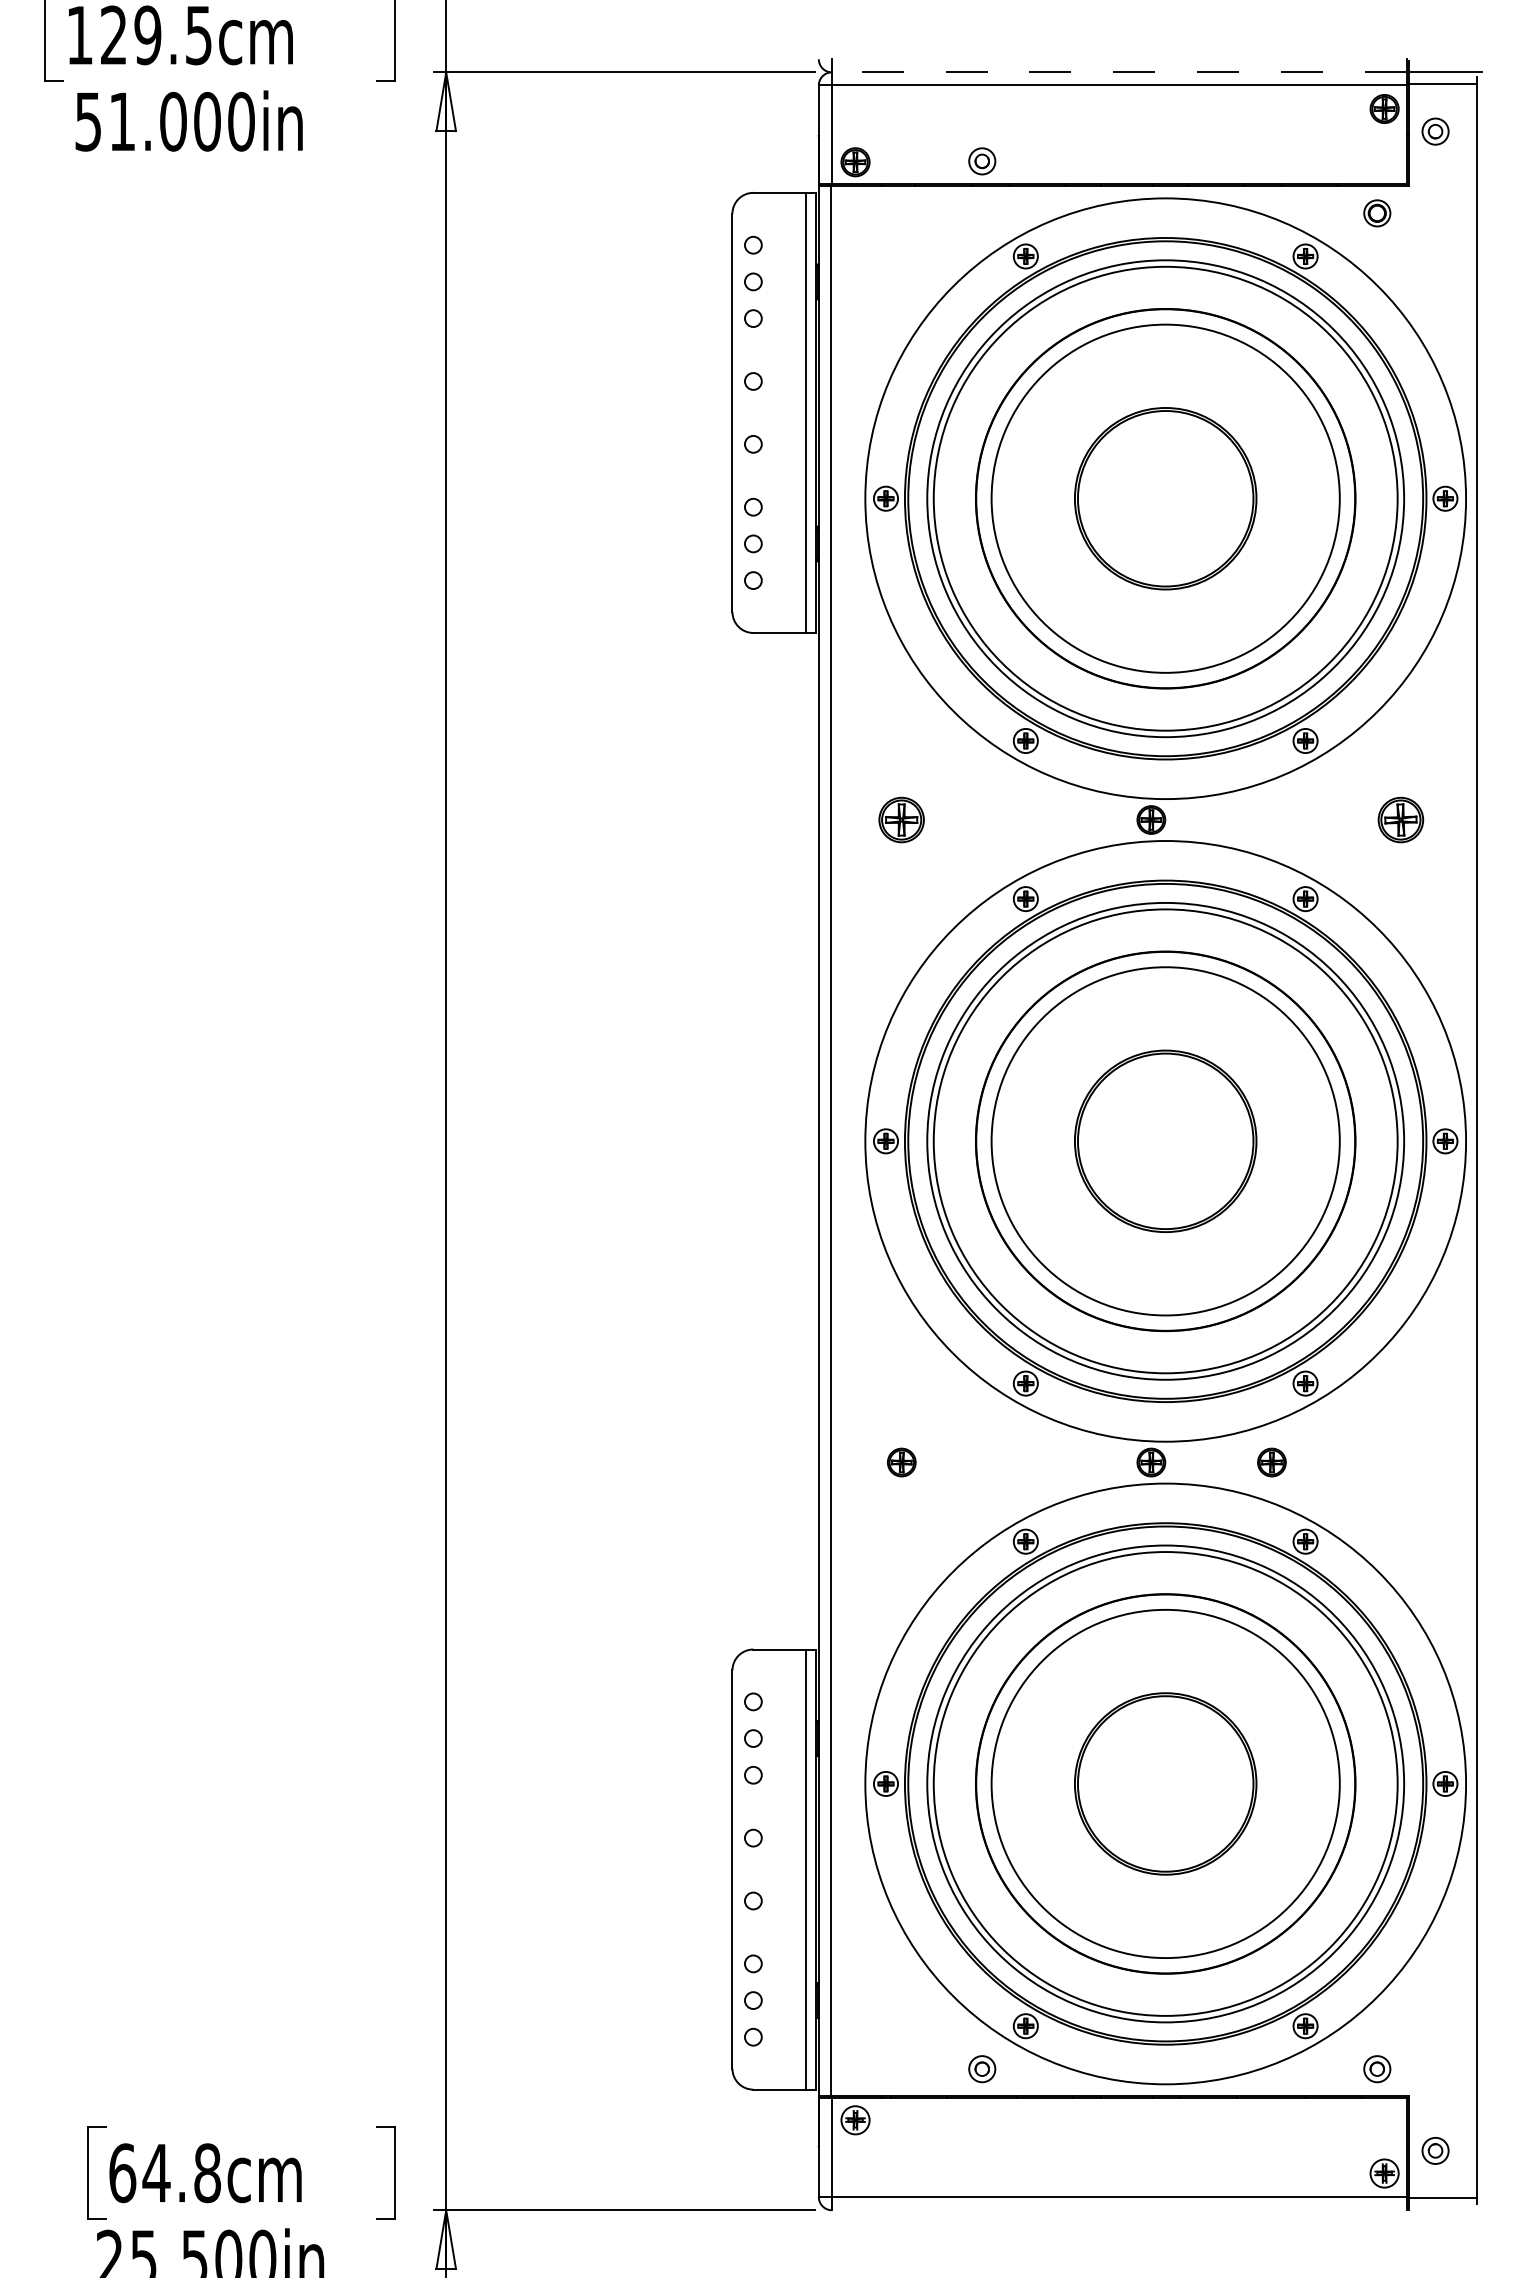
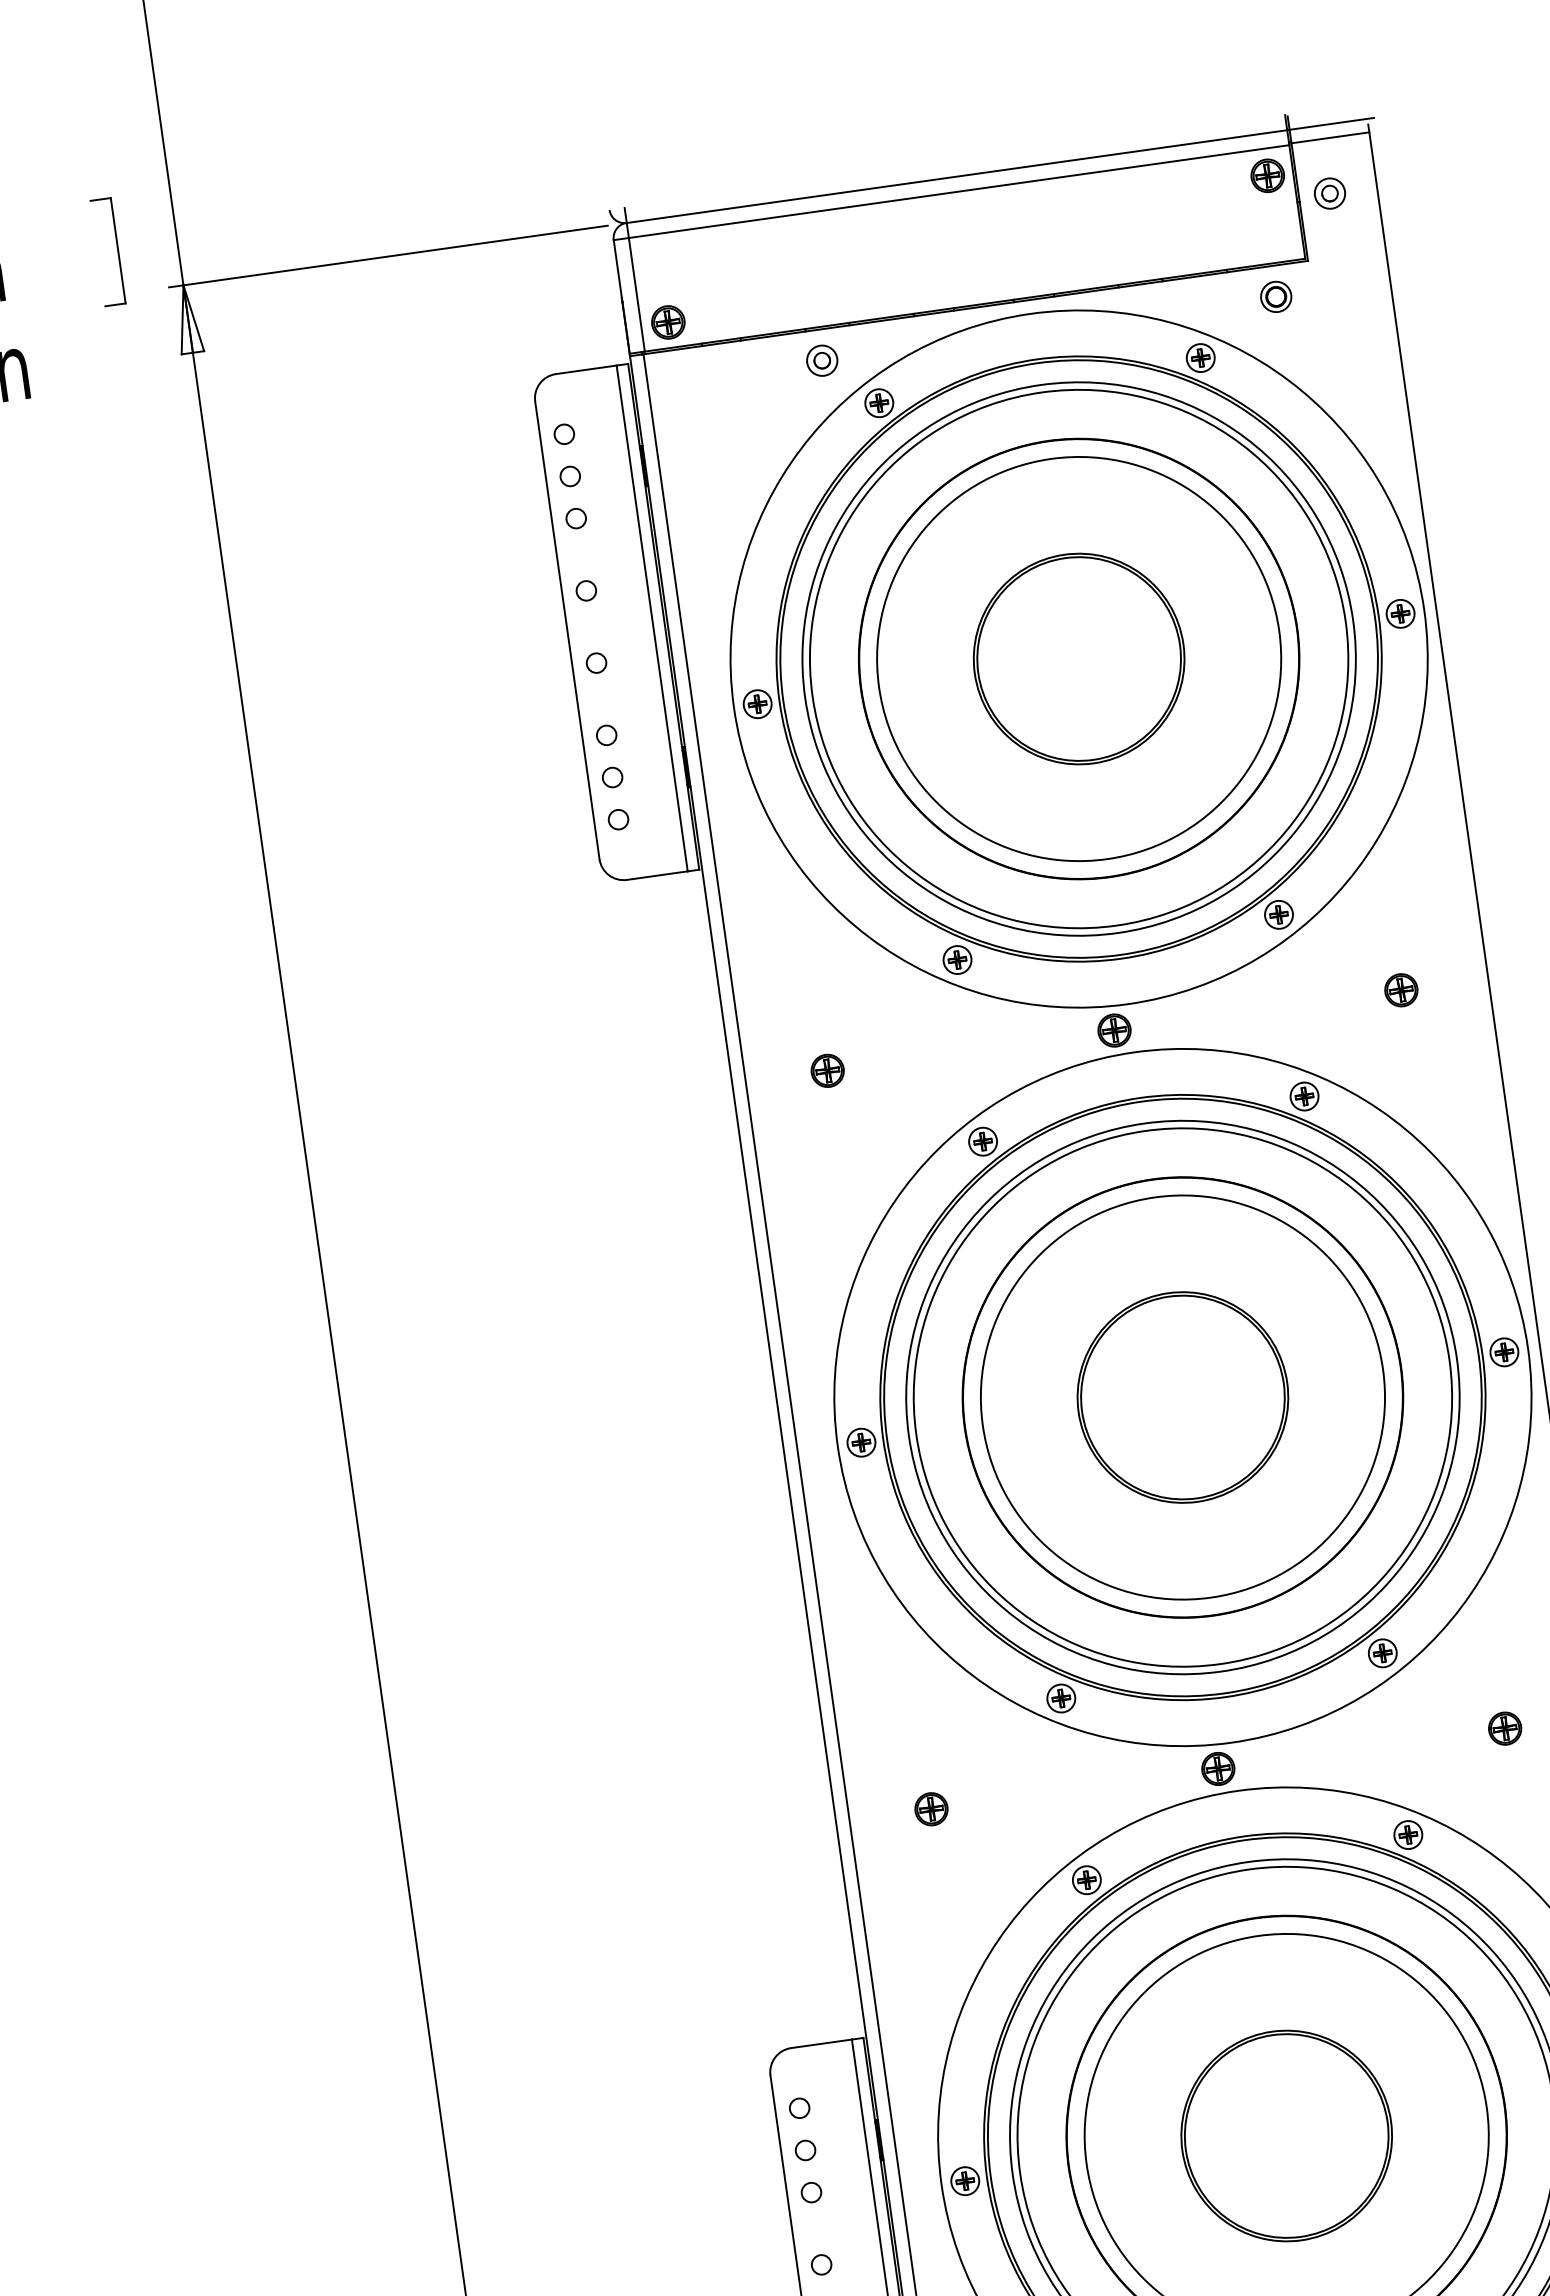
line: (1118, 72) -> (956, 176), dashed -> solid
part: (982, 161) -> (822, 360), moved
part: (901, 819) -> (827, 1070), size x0.62
part: (1400, 819) -> (1400, 989), size x0.62
part: (1271, 1462) -> (1504, 1728), moved

